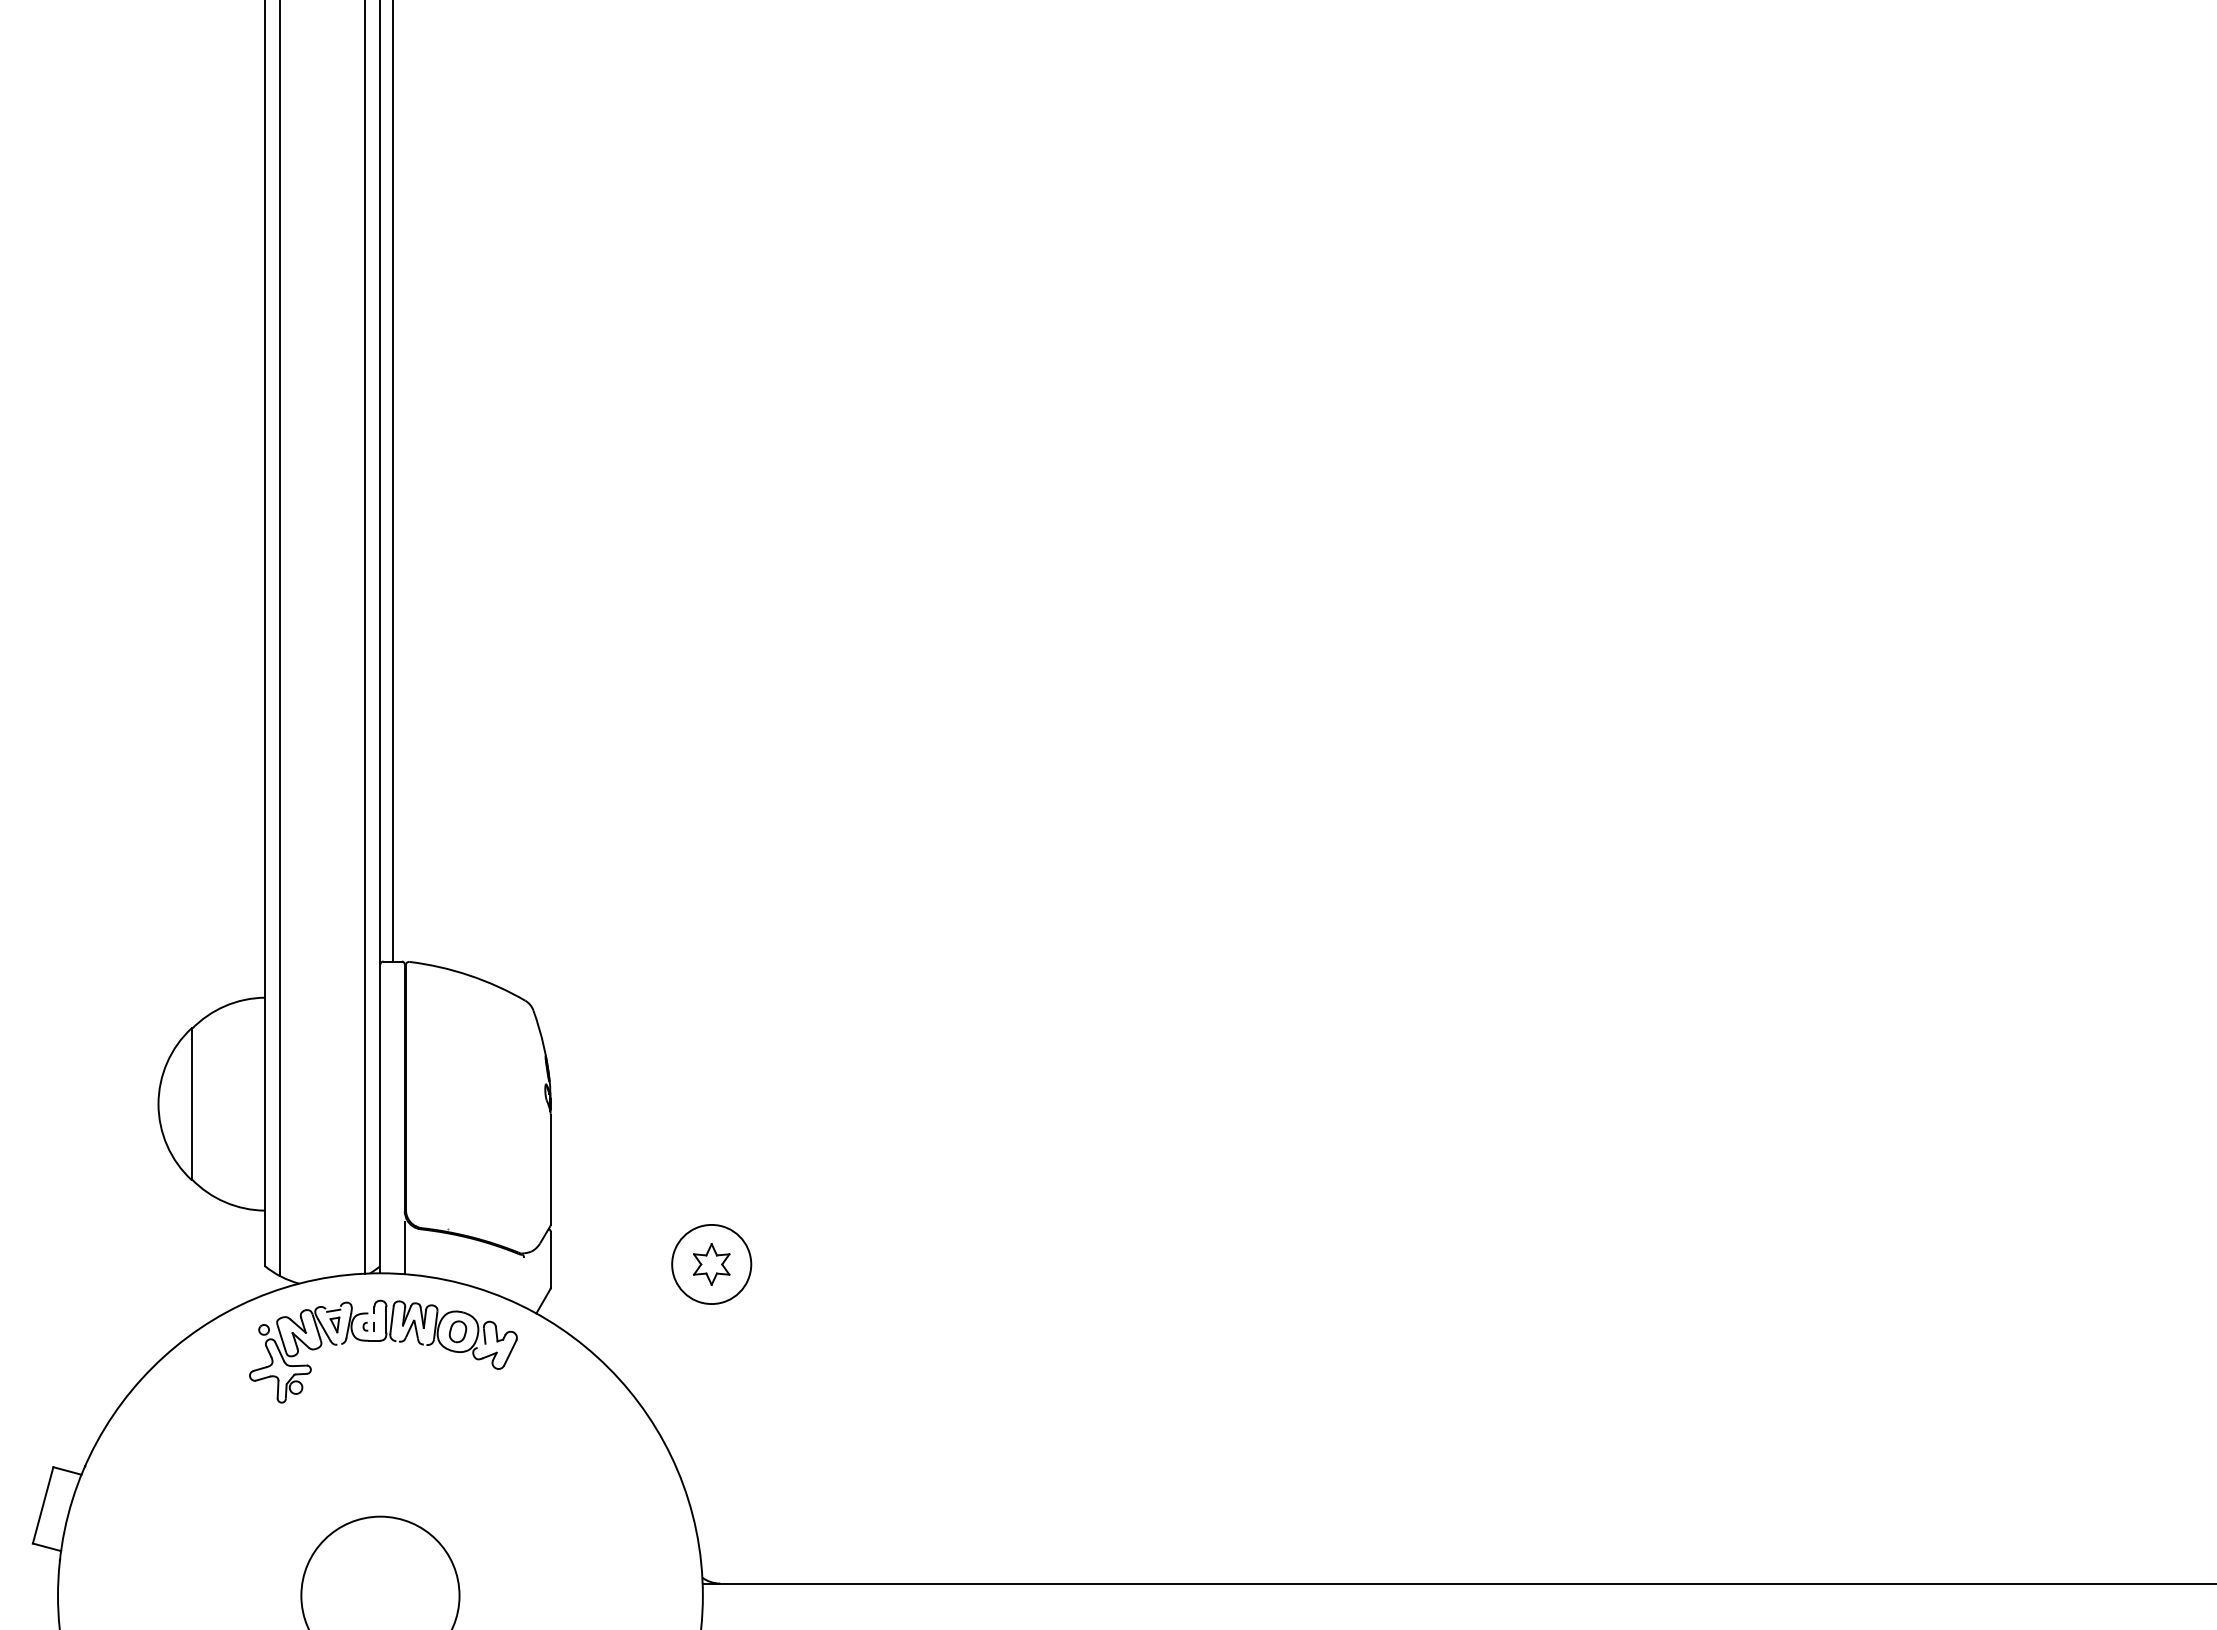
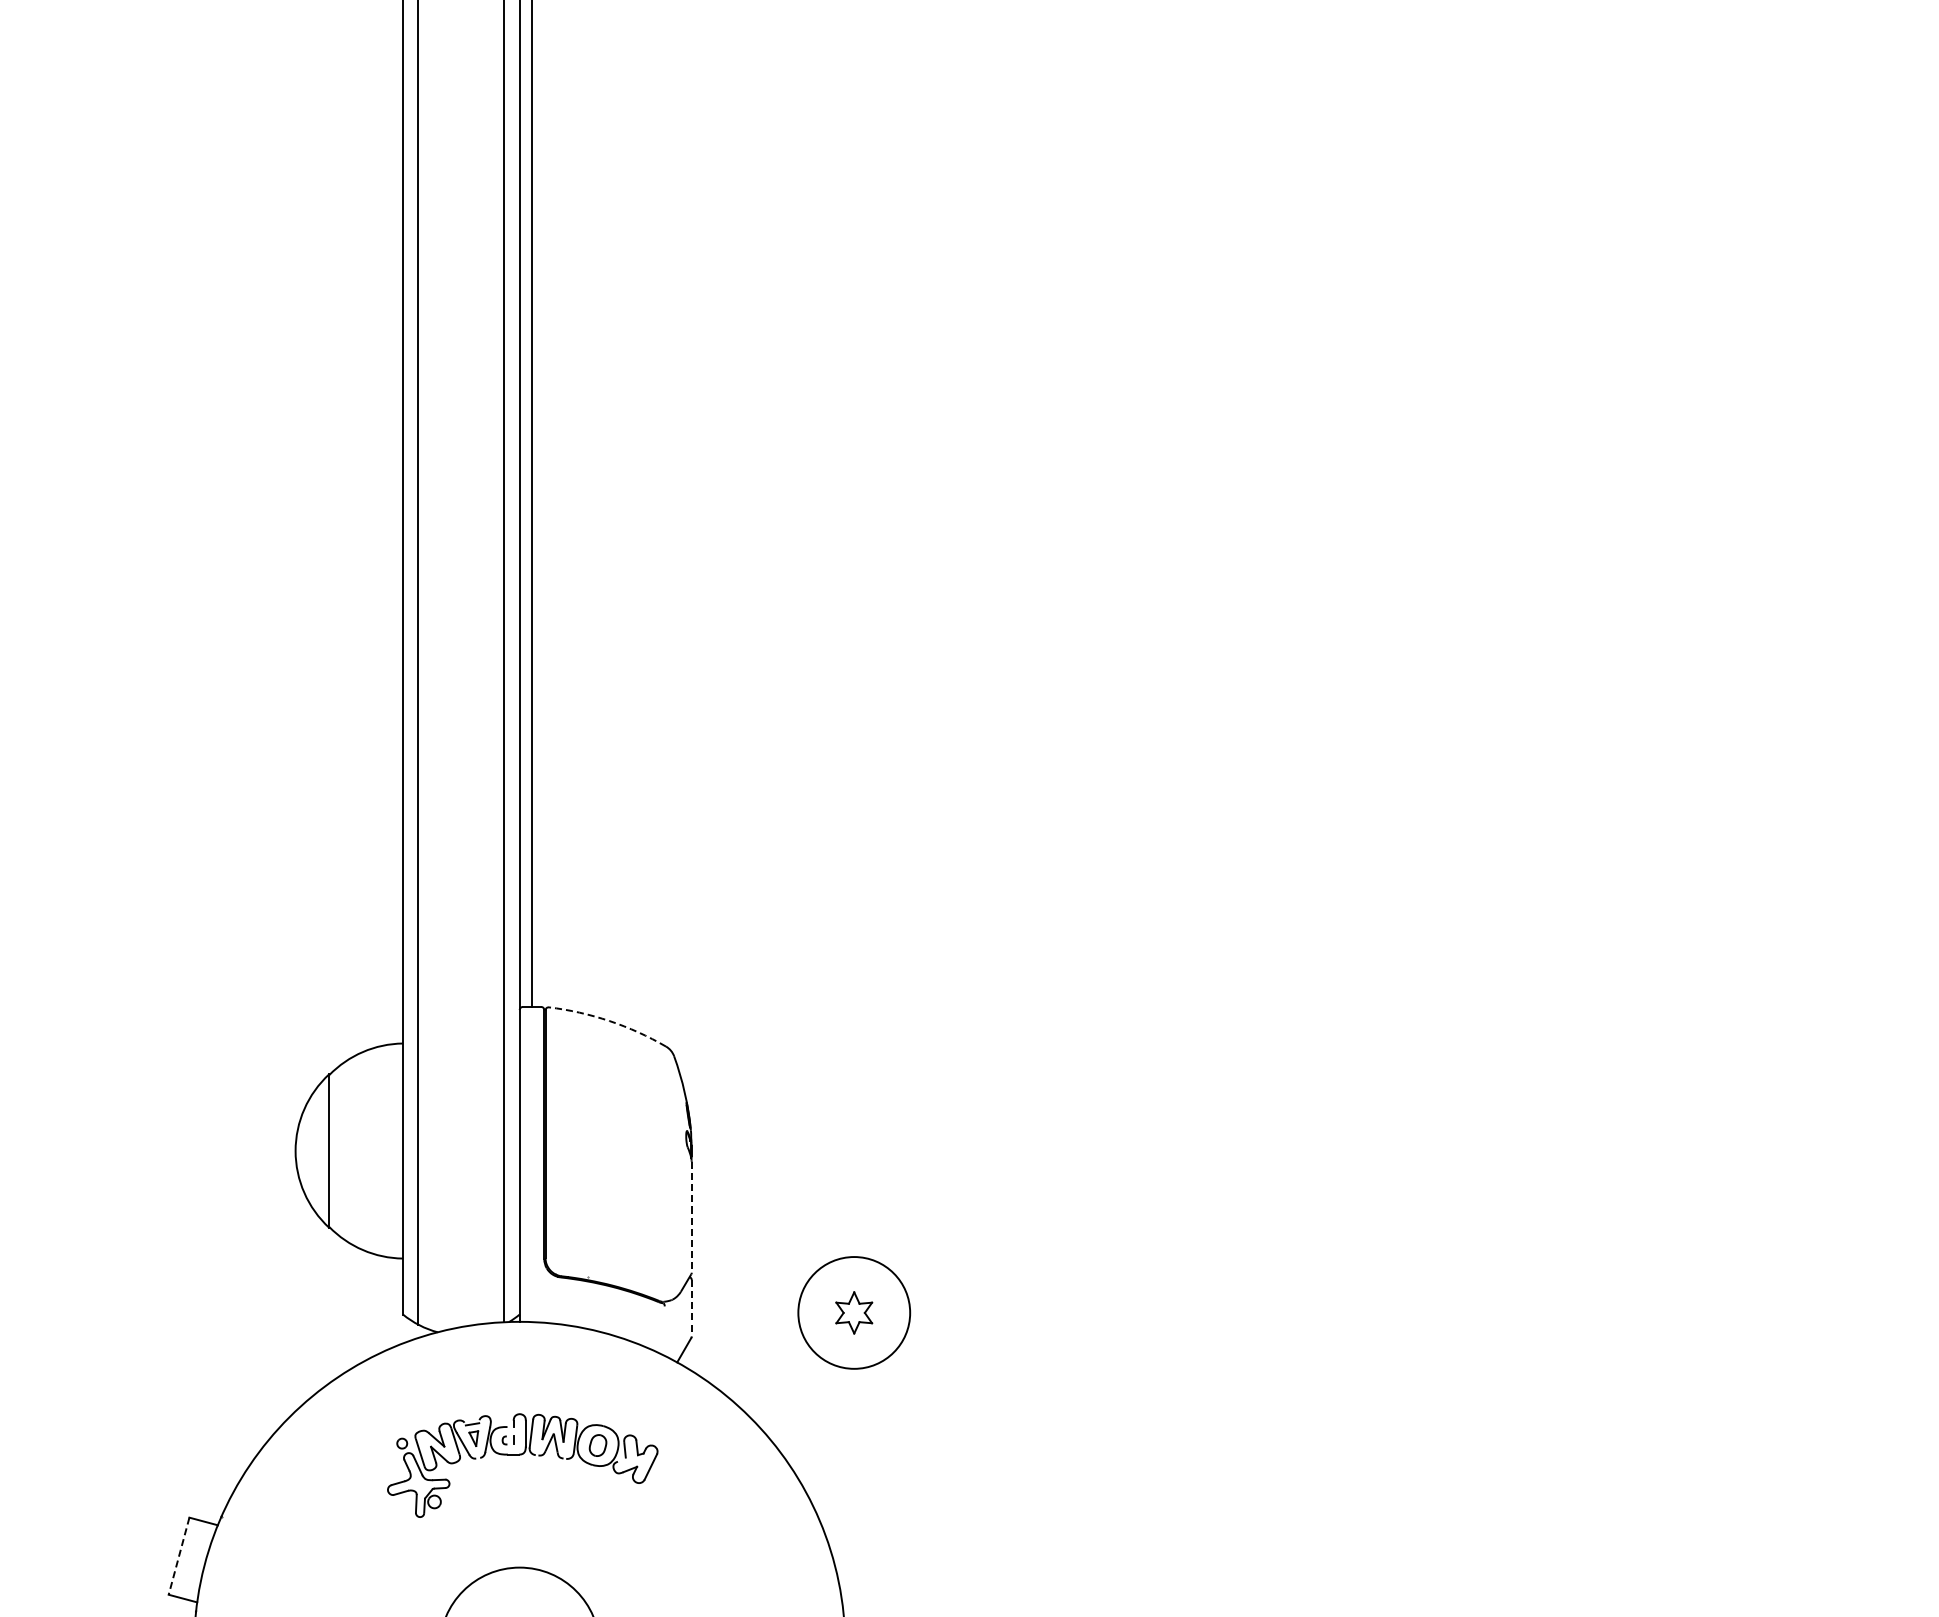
arc: (469, 975) -> (609, 1021), solid -> dashed
line: (550, 1169) -> (691, 1217), solid -> dashed
line: (404, 1248) -> (544, 1296), removed
line: (550, 1259) -> (691, 1307), solid -> dashed
circle: (711, 1264) -> (854, 1312), size x1.4
part: (382, 1341) -> (521, 1455), moved
line: (43, 1505) -> (179, 1556), solid -> dashed

